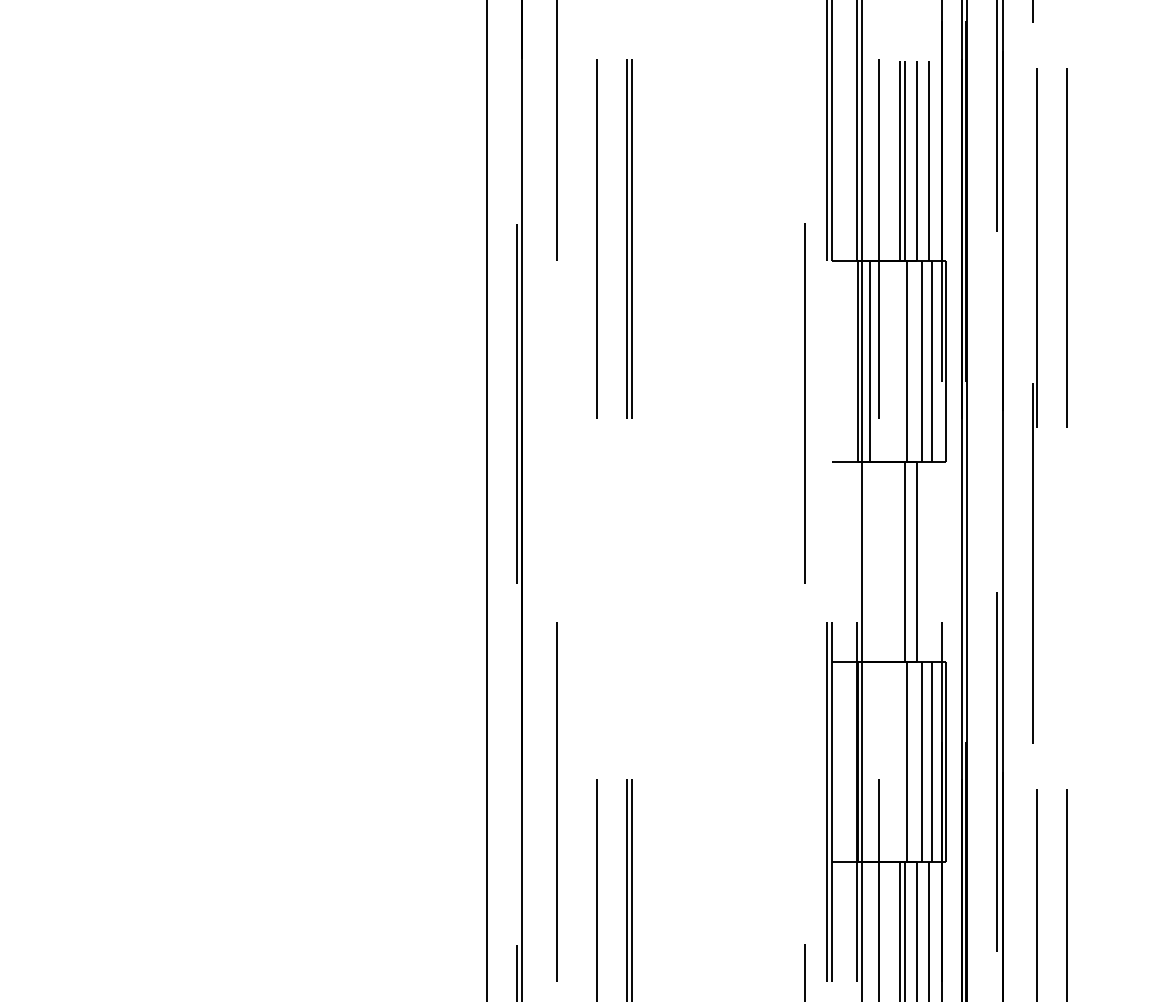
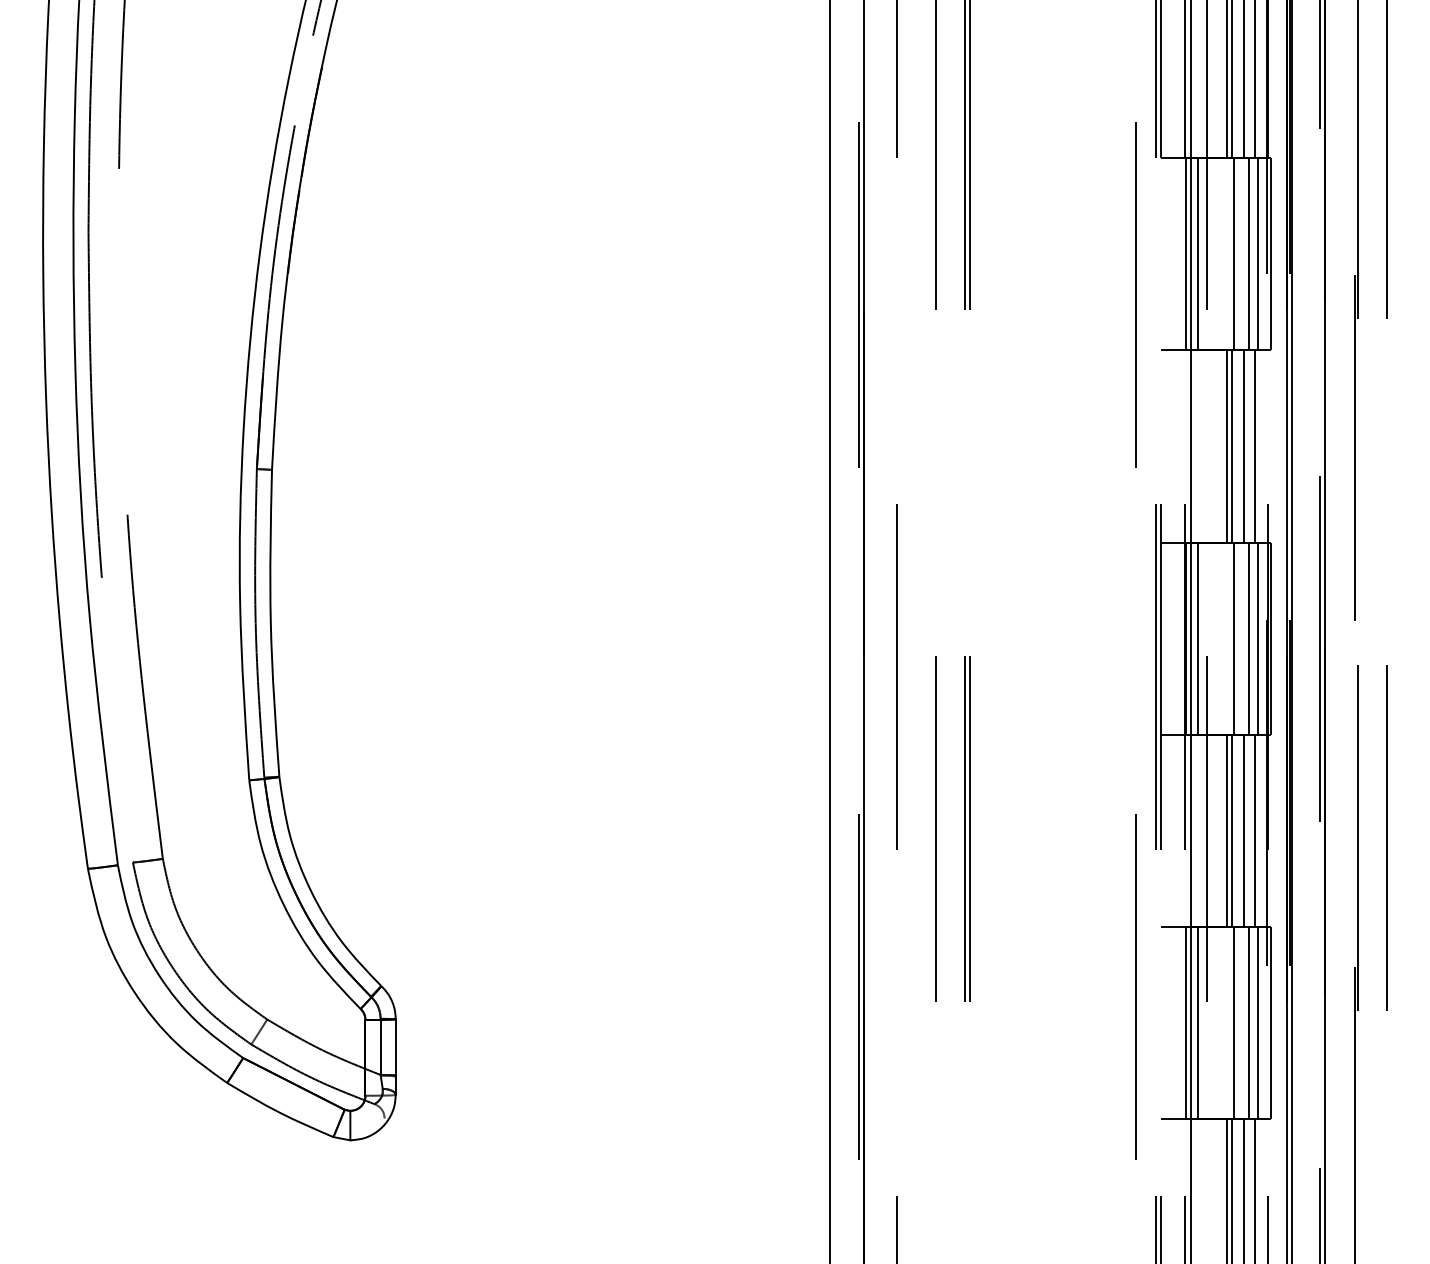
line: (899, 561) -> (1226, 446), added
line: (928, 561) -> (1254, 446), added
line: (869, 761) -> (1197, 638), added

